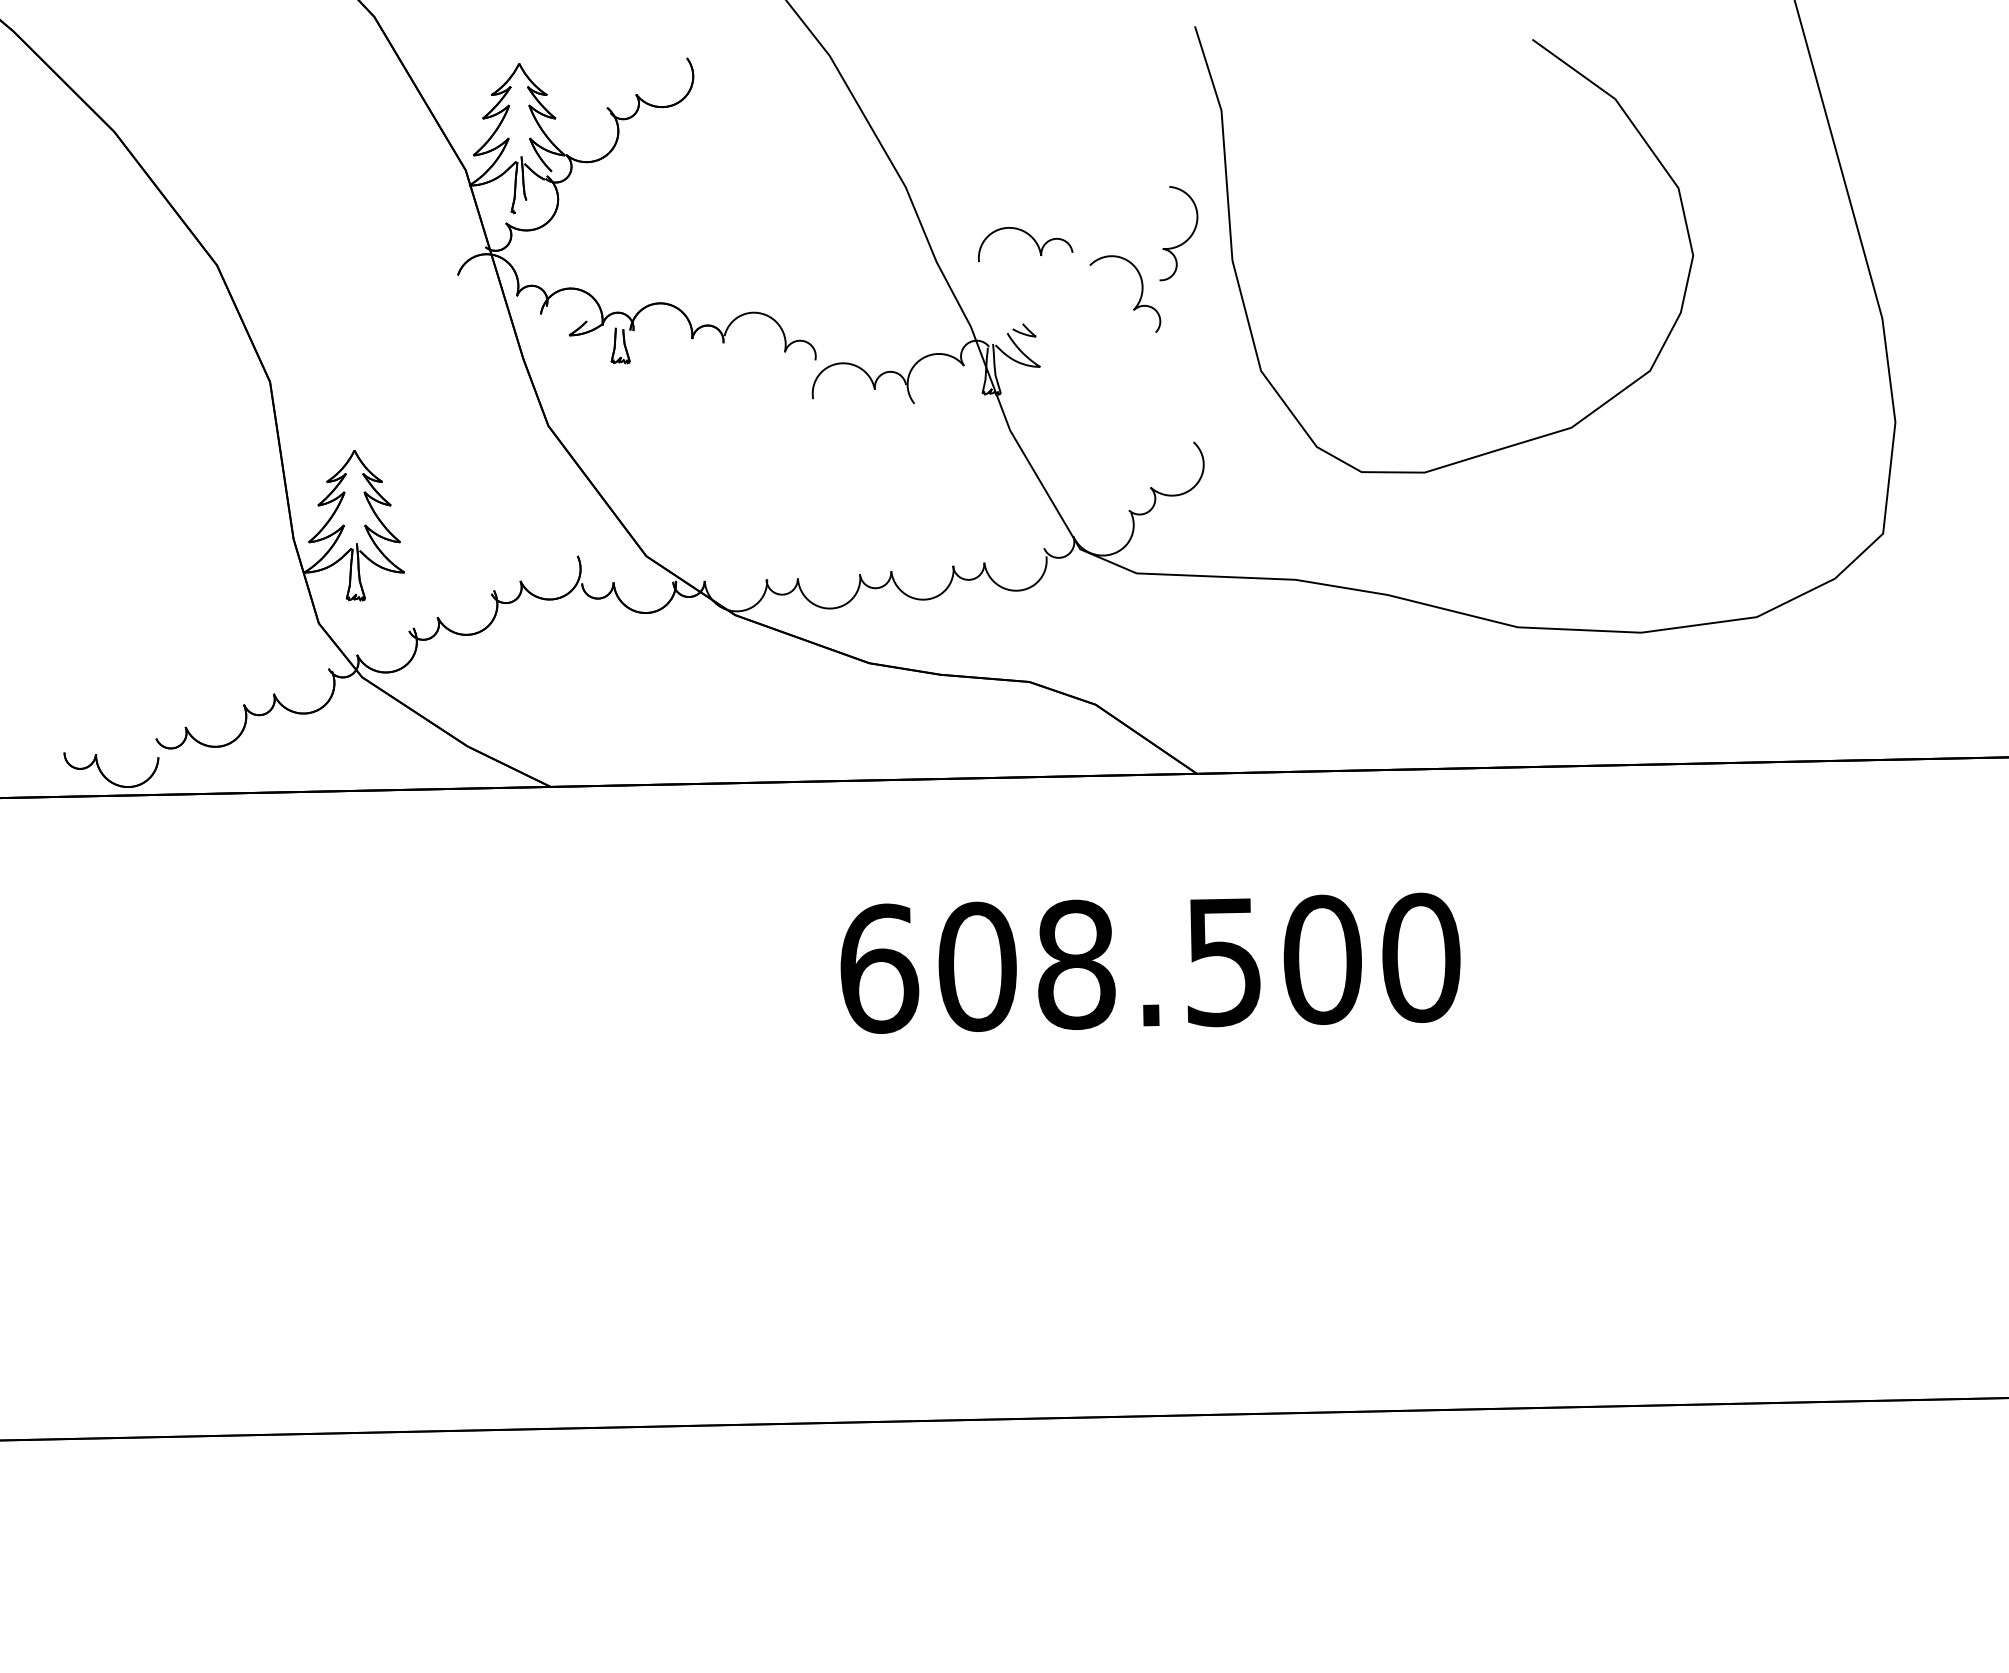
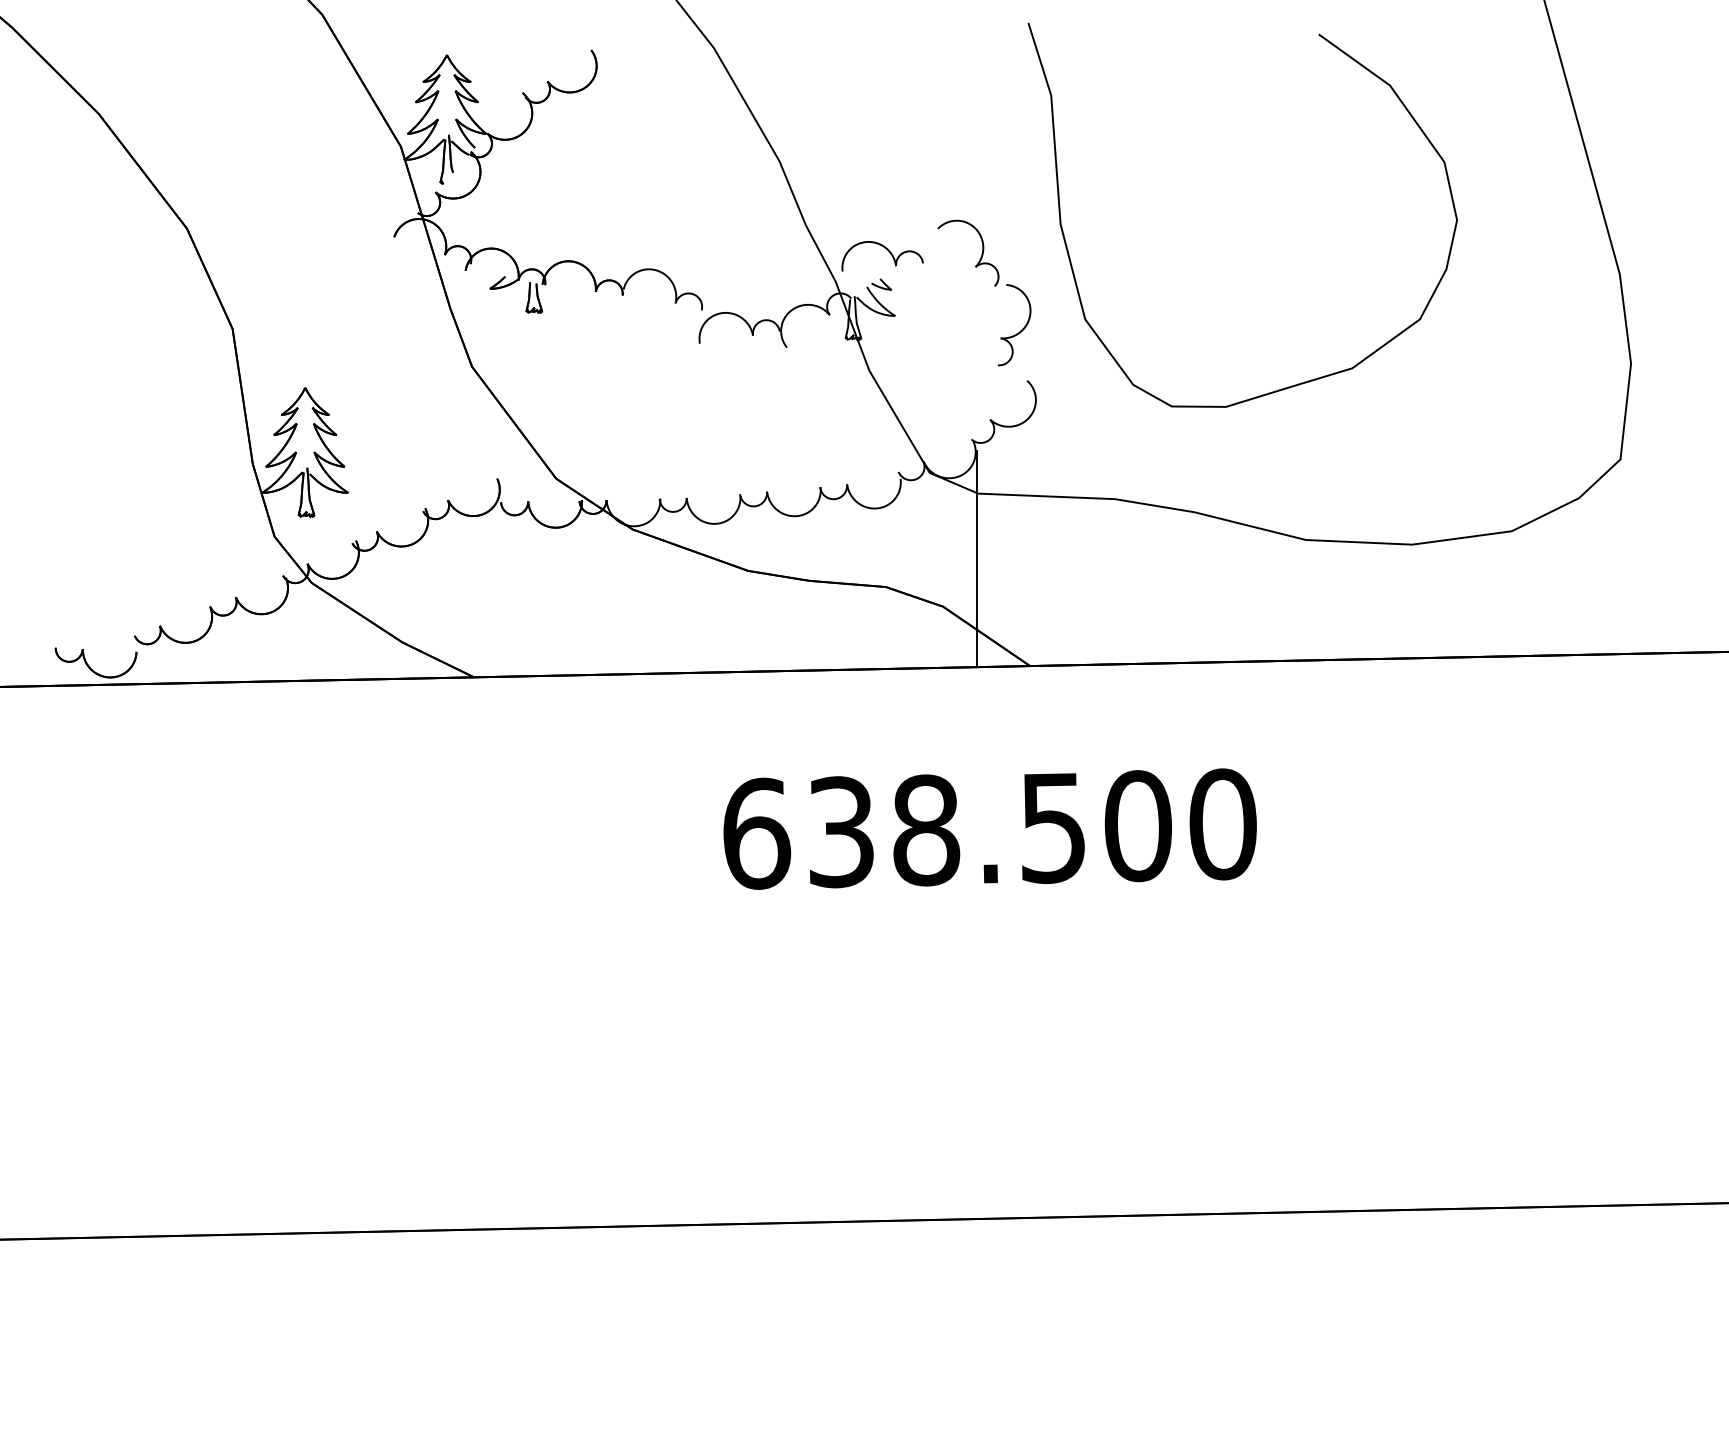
part: (1031, 238) -> (887, 251), moved
part: (1182, 242) -> (1017, 332), moved
line: (1134, 649) -> (976, 559), added
text: (977, 966) -> (841, 831), 608.500 -> 638.500

